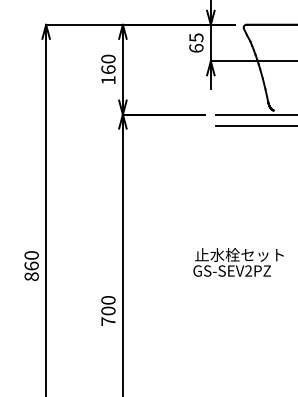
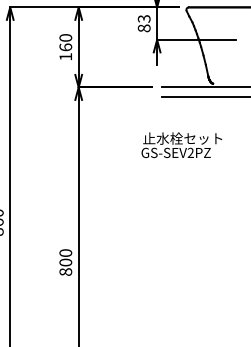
text: (196, 42) -> (144, 23), 65 -> 83
text: (238, 262) -> (181, 145), moved
text: (108, 321) -> (65, 271), 700 -> 800

